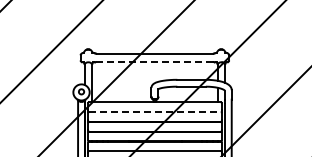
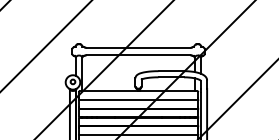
line: (154, 61) -> (138, 54), dashed -> solid
line: (155, 112) -> (139, 100), dashed -> solid

